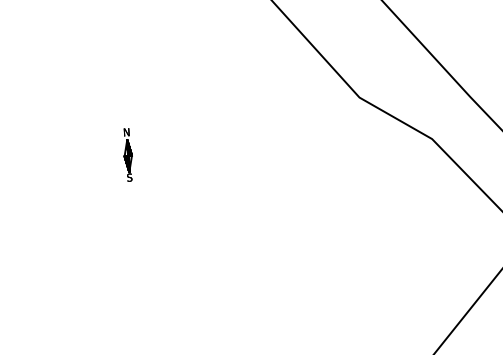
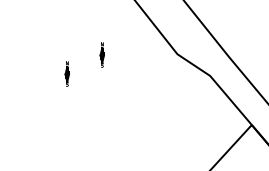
part: (198, 108) -> (101, 54), added

